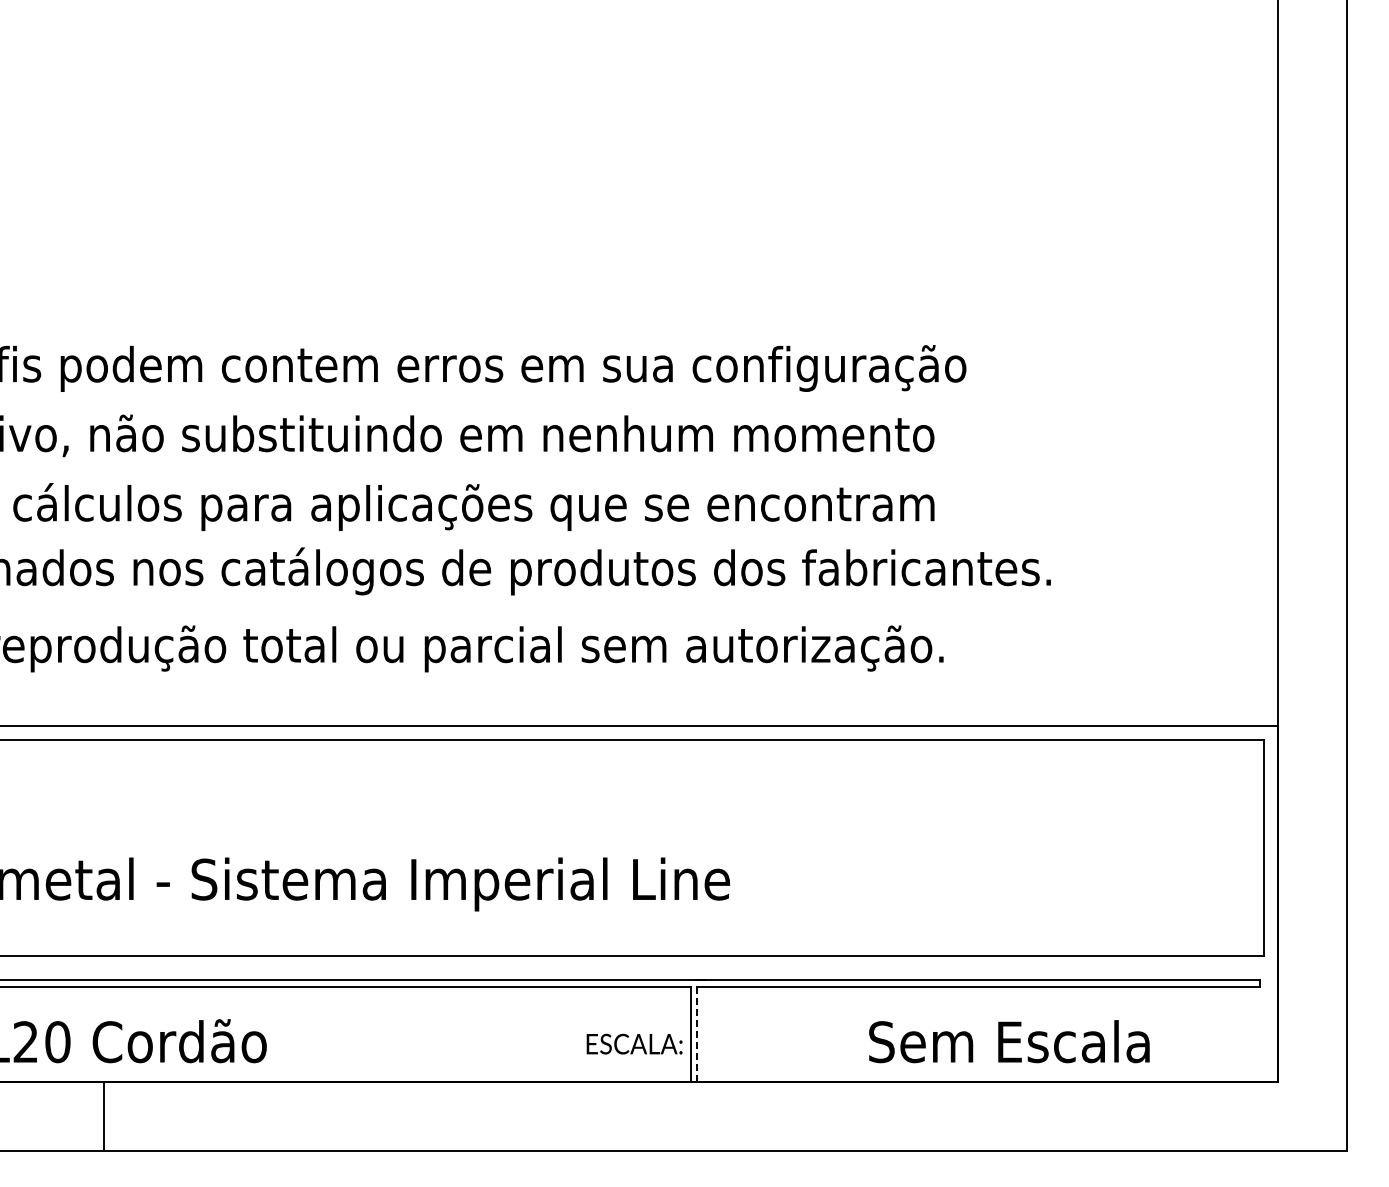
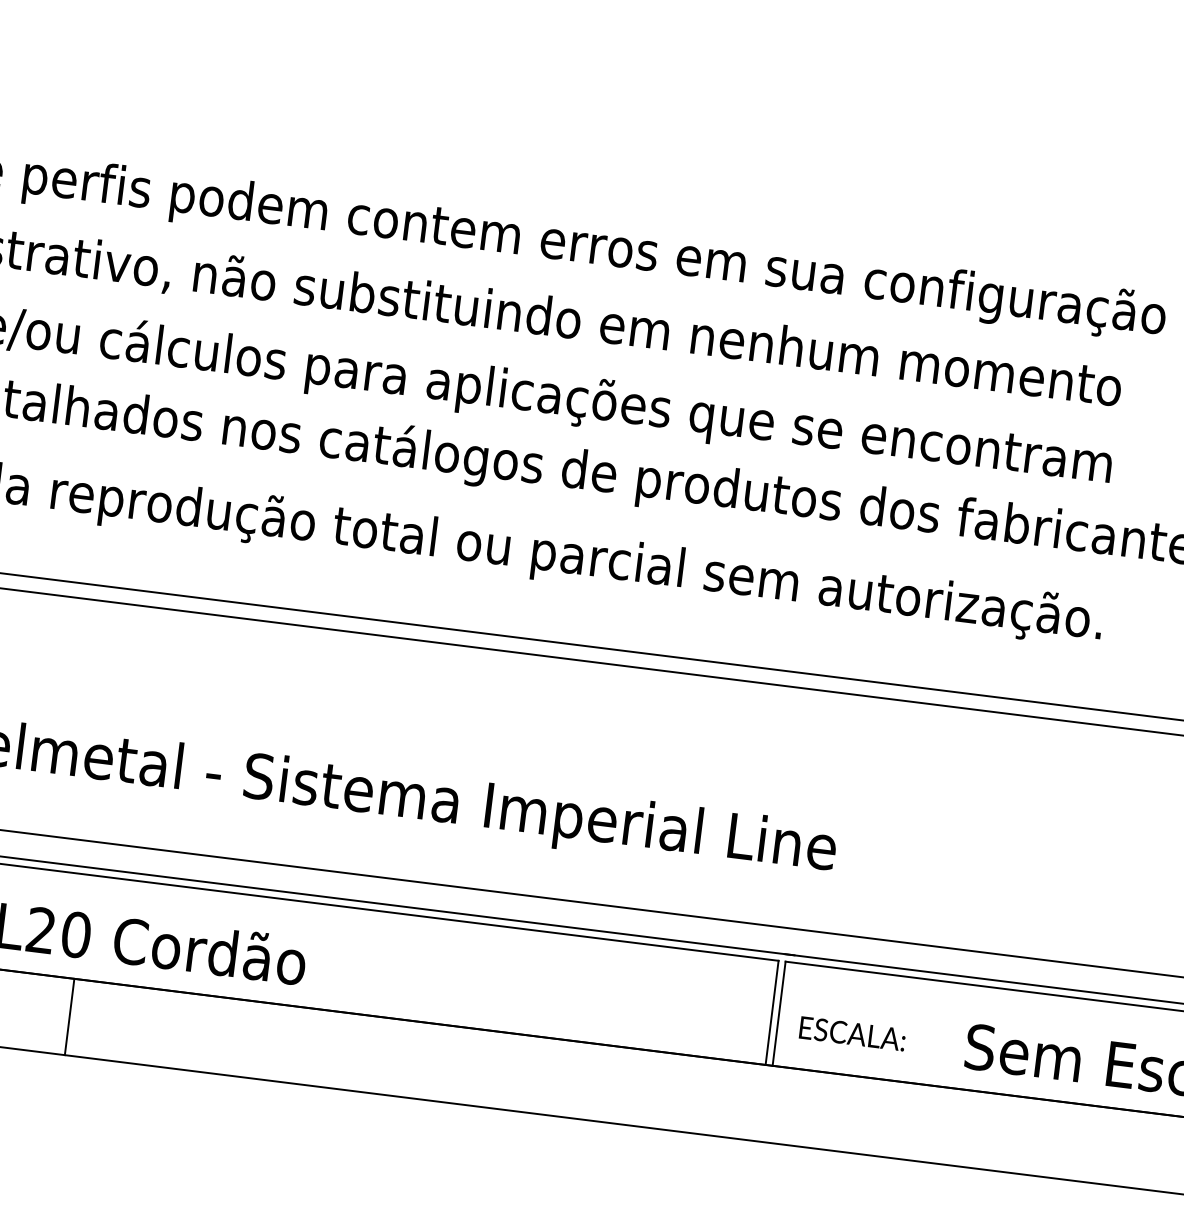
line: (697, 1034) -> (779, 1013), dashed -> solid
text: (634, 1043) -> (852, 1033), moved
line: (104, 1116) -> (70, 1017), moved

